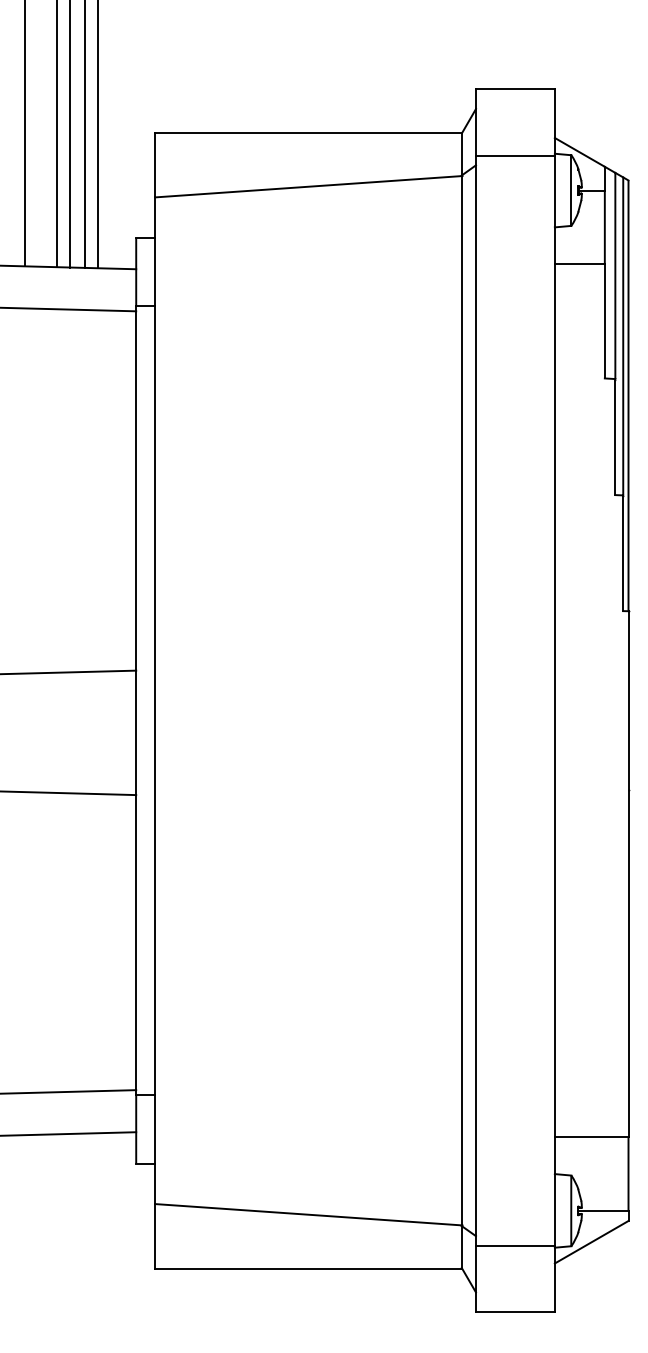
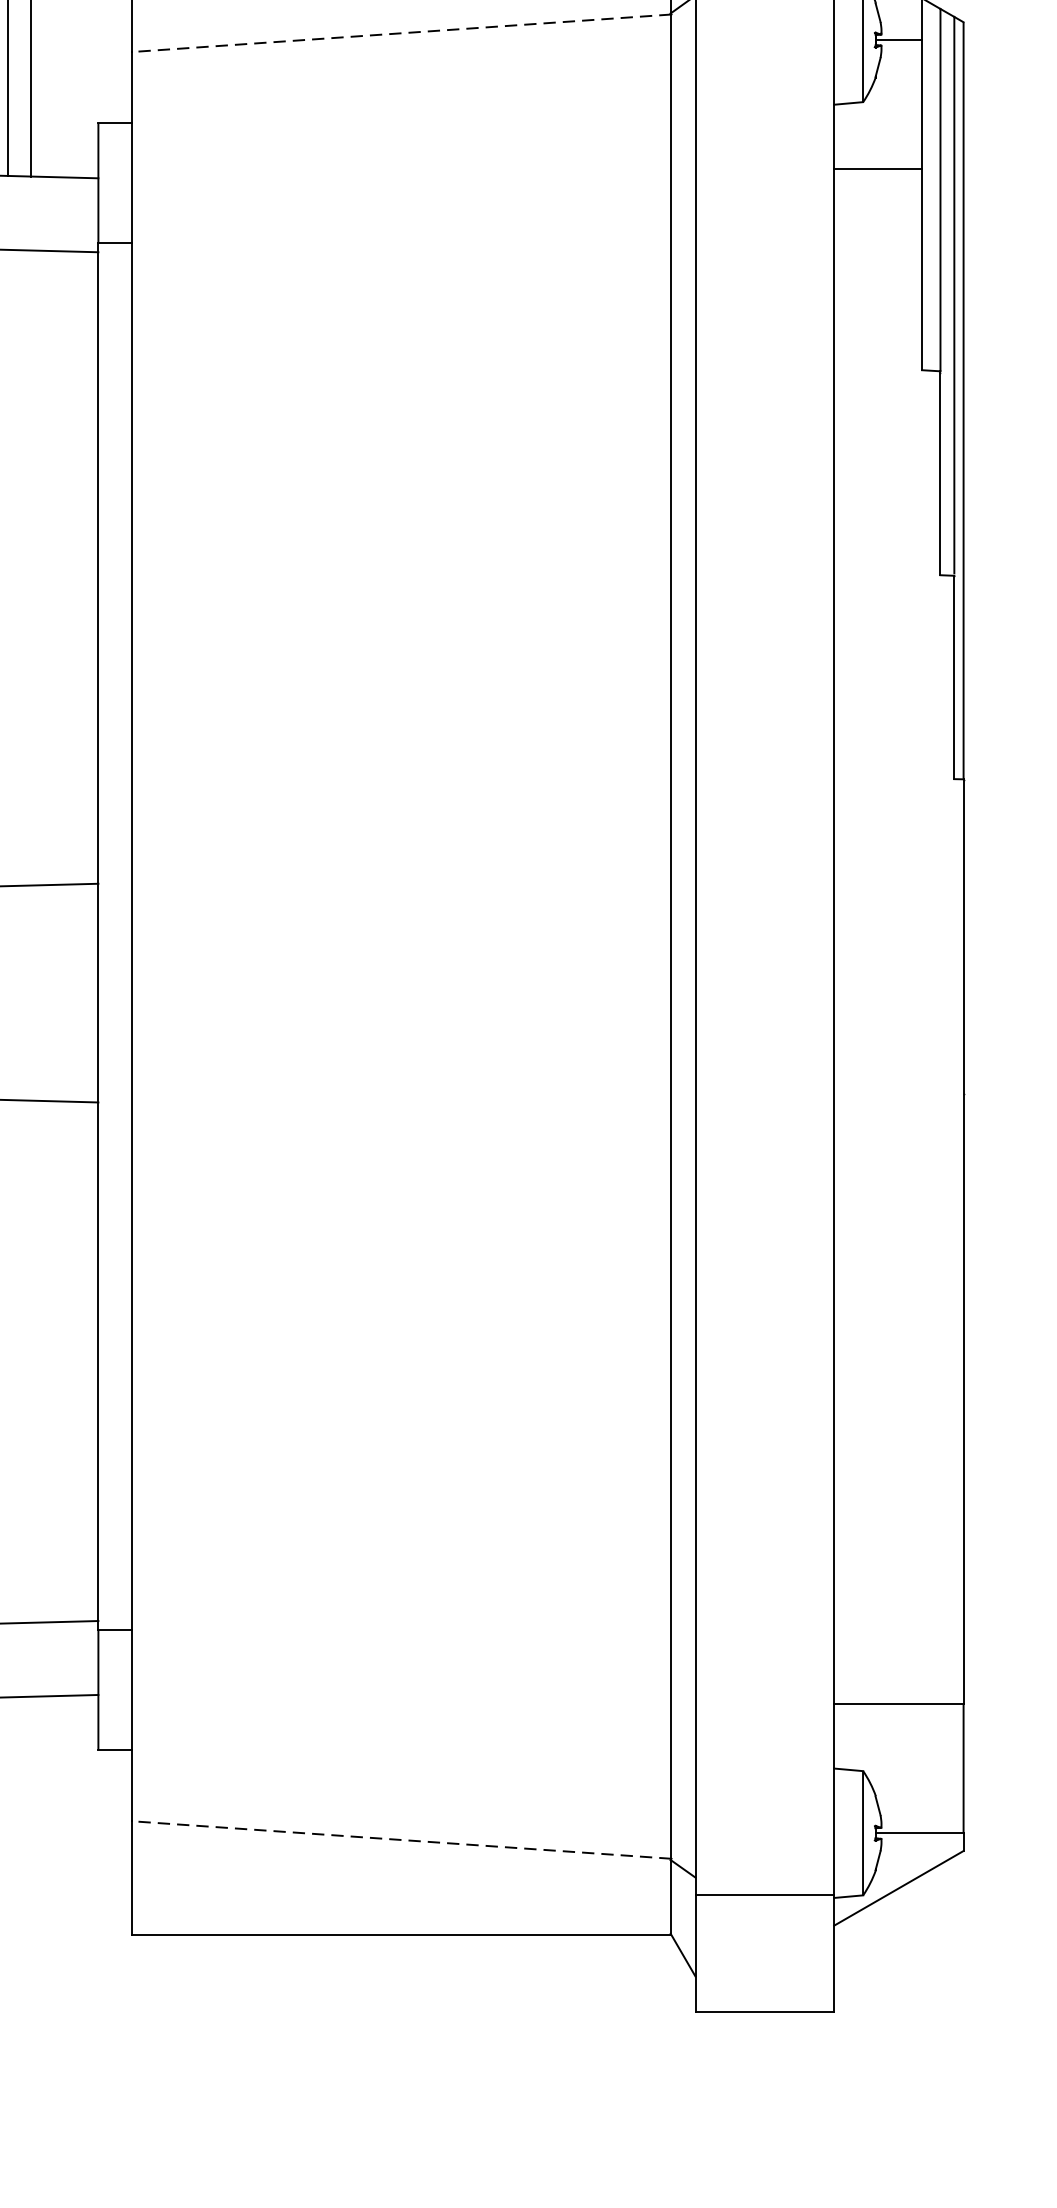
line: (308, 186) -> (401, 32), solid -> dashed
line: (308, 1214) -> (401, 1839), solid -> dashed

